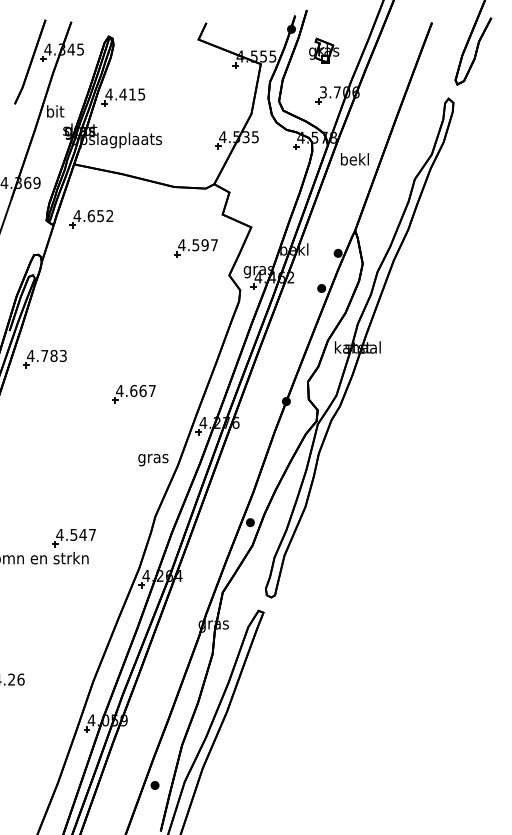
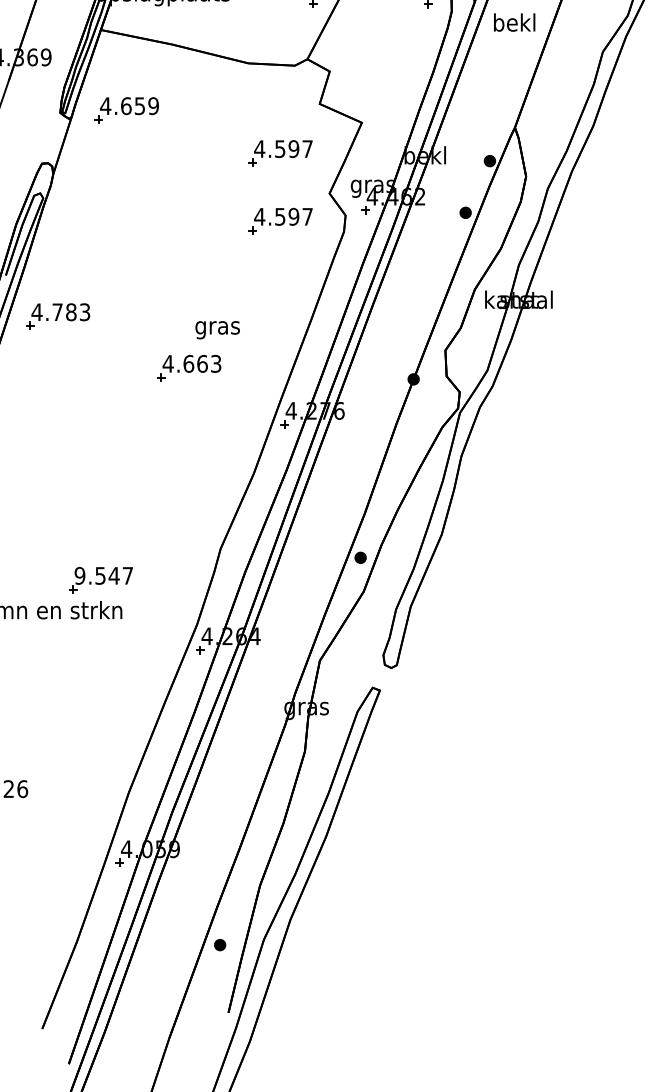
text: (109, 216) -> (153, 106), 4.652 -> 4.659
part: (195, 294) -> (279, 221), added
text: (151, 391) -> (214, 364), 4.667 -> 4.663
text: (153, 460) -> (217, 330), moved
text: (59, 534) -> (79, 575), 4.547 -> 9.547

